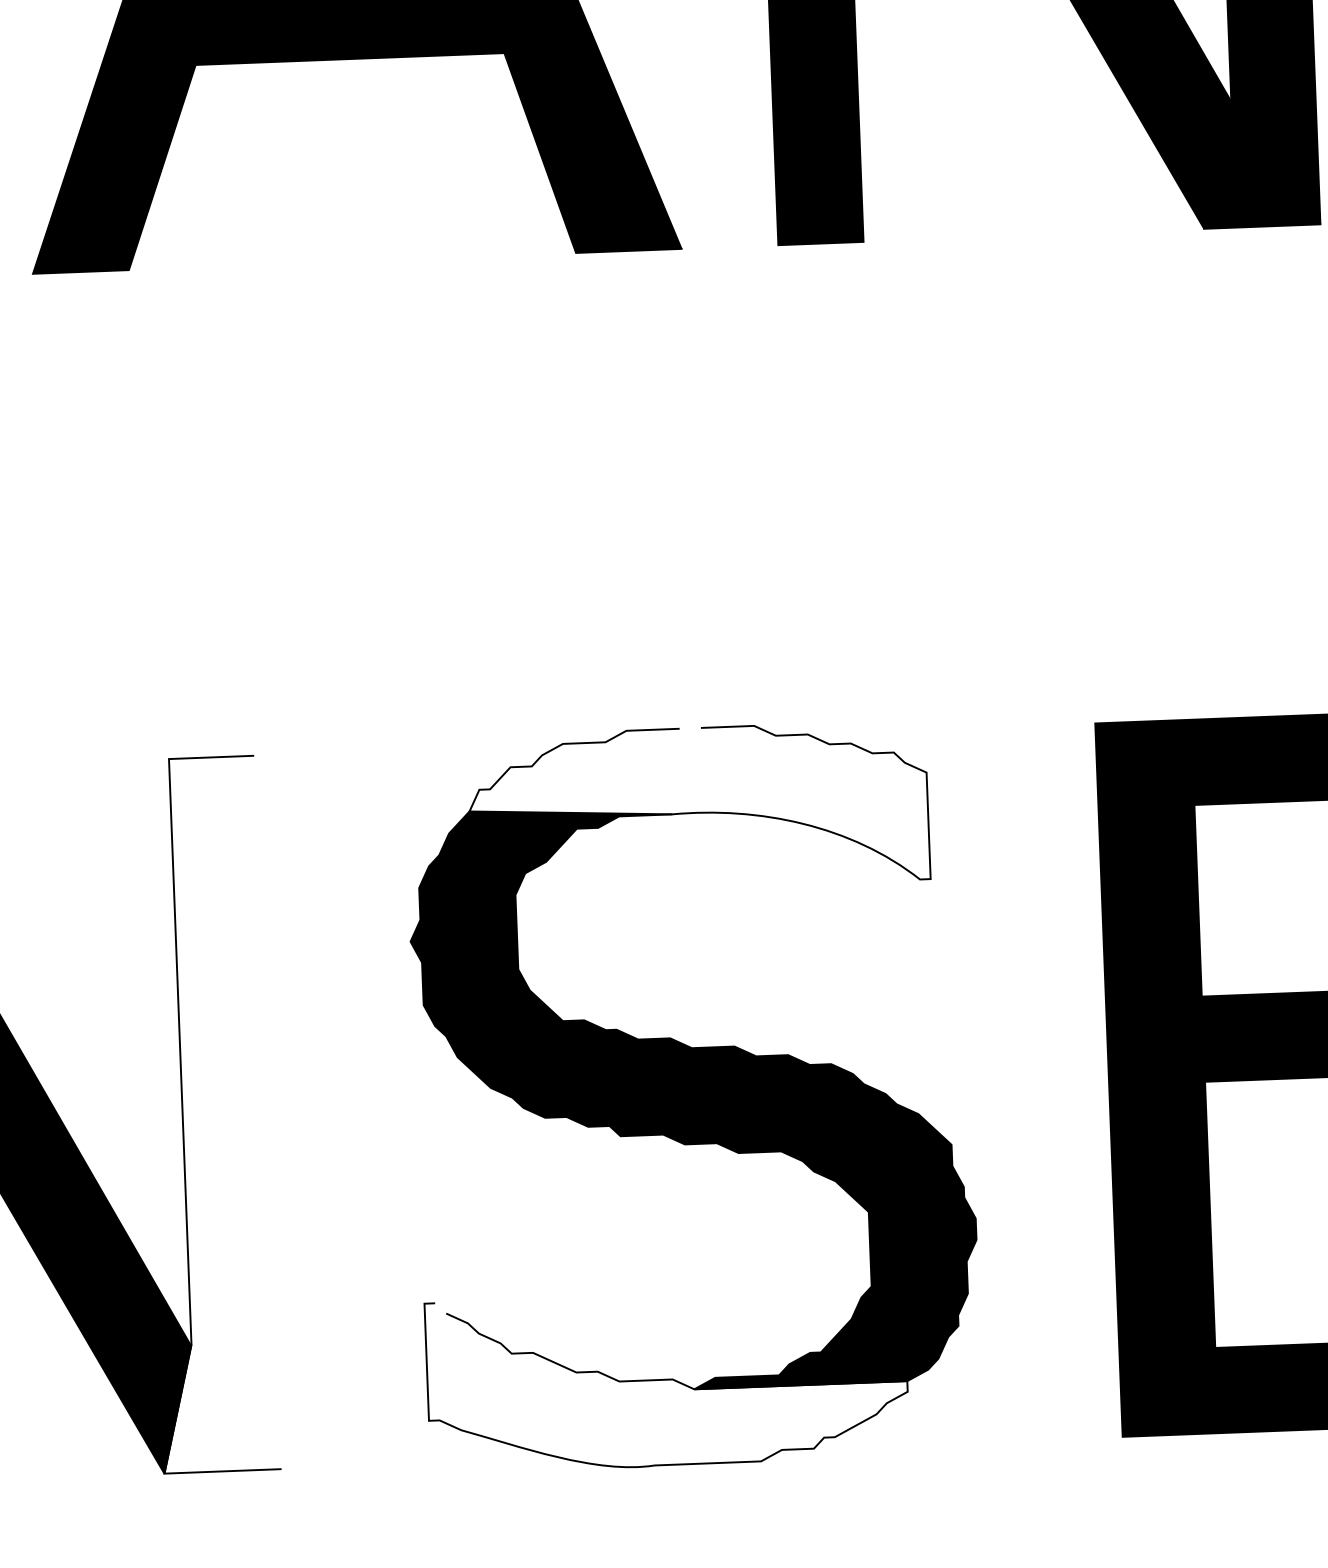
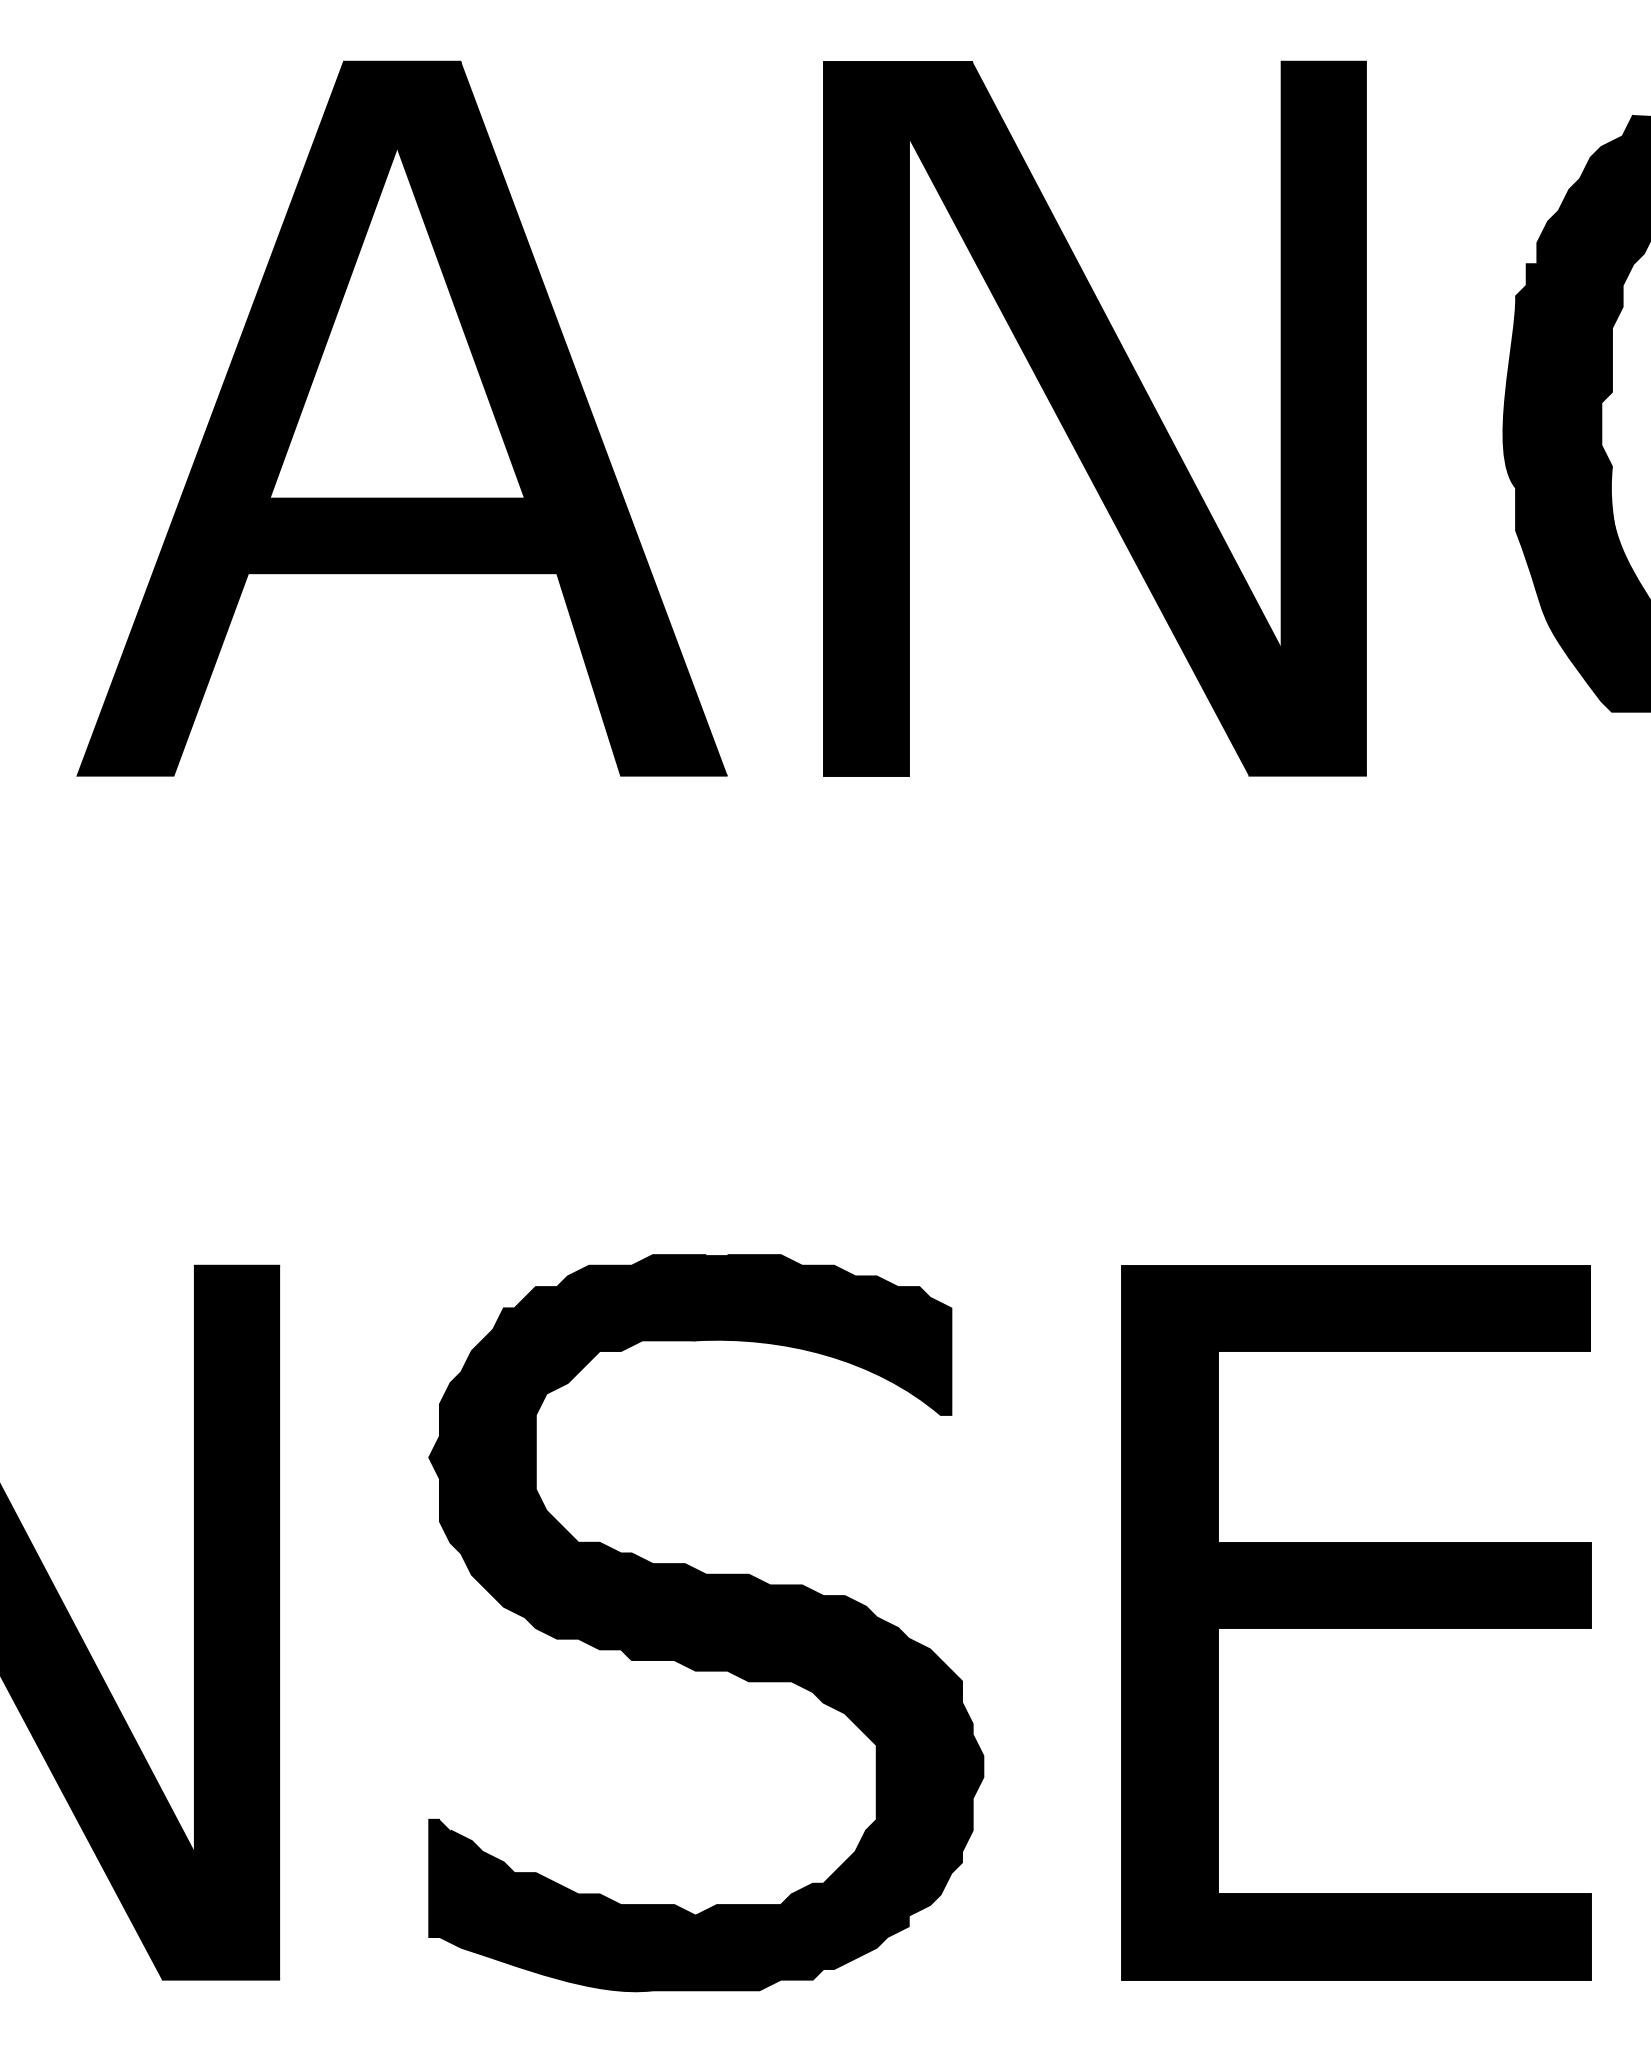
fill: (698, 807) -> (722, 1334), added
fill: (209, 1114) -> (221, 1622), added
fill: (666, 1380) -> (668, 1905), added

